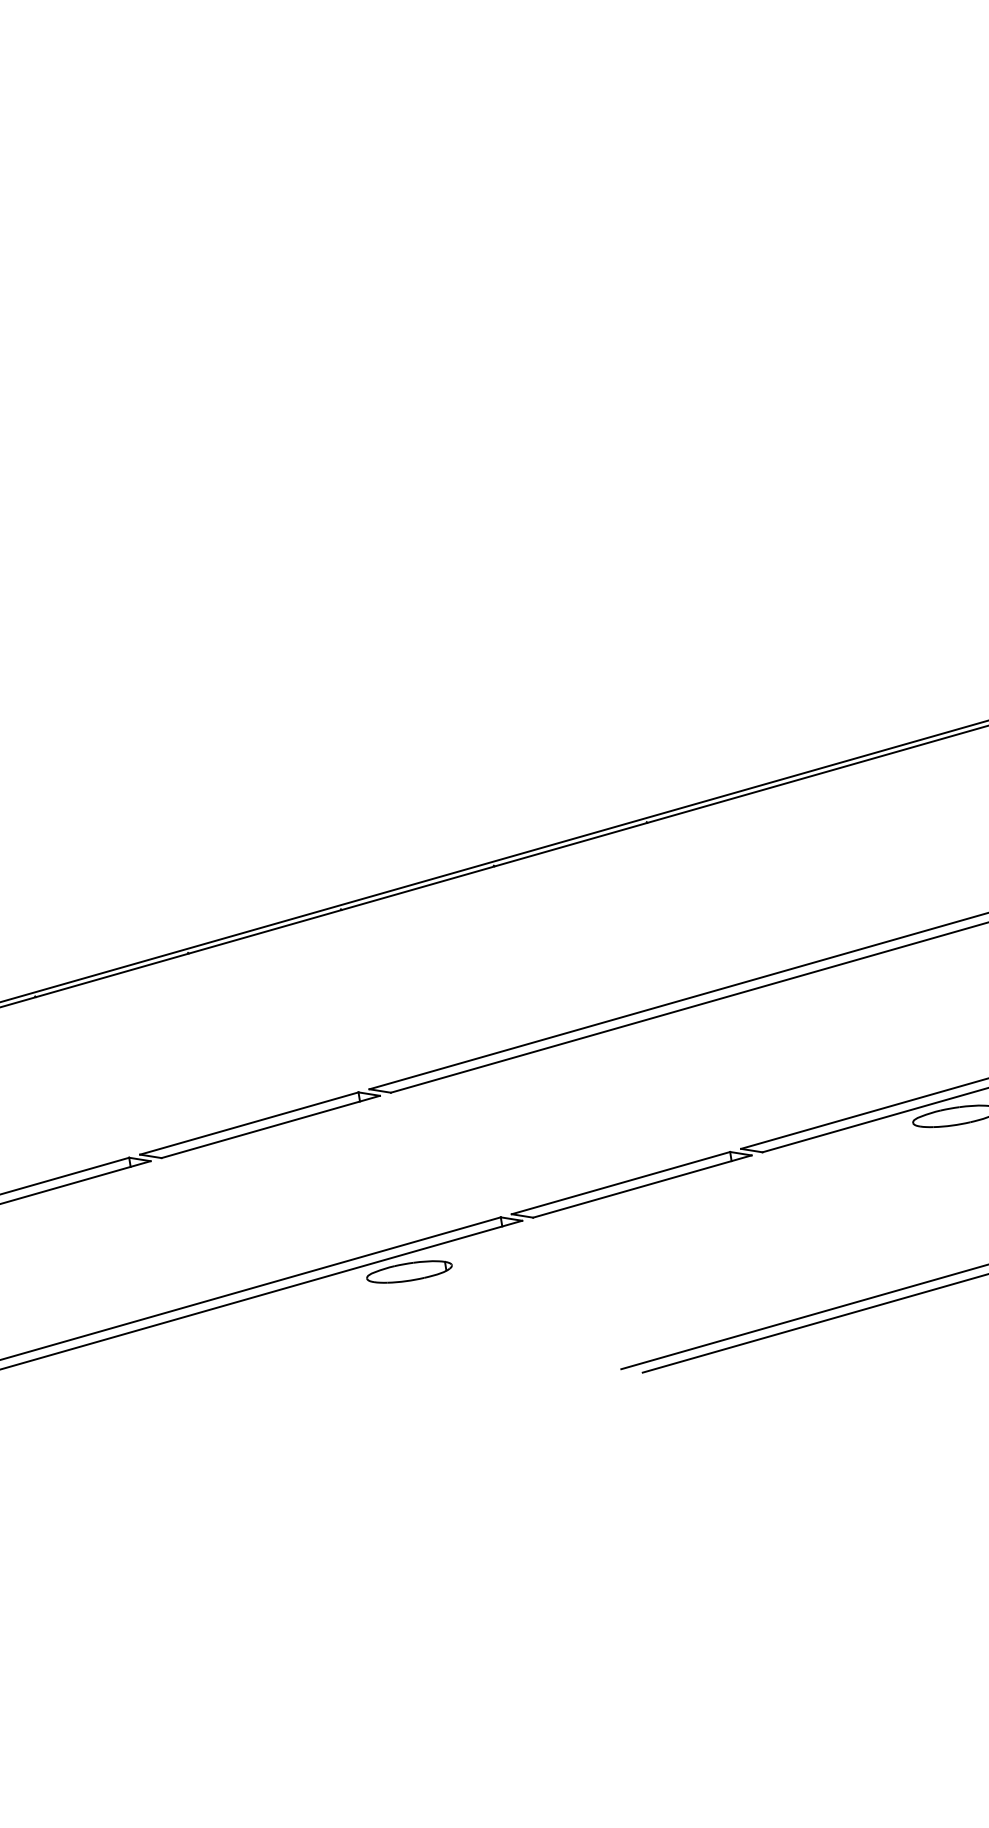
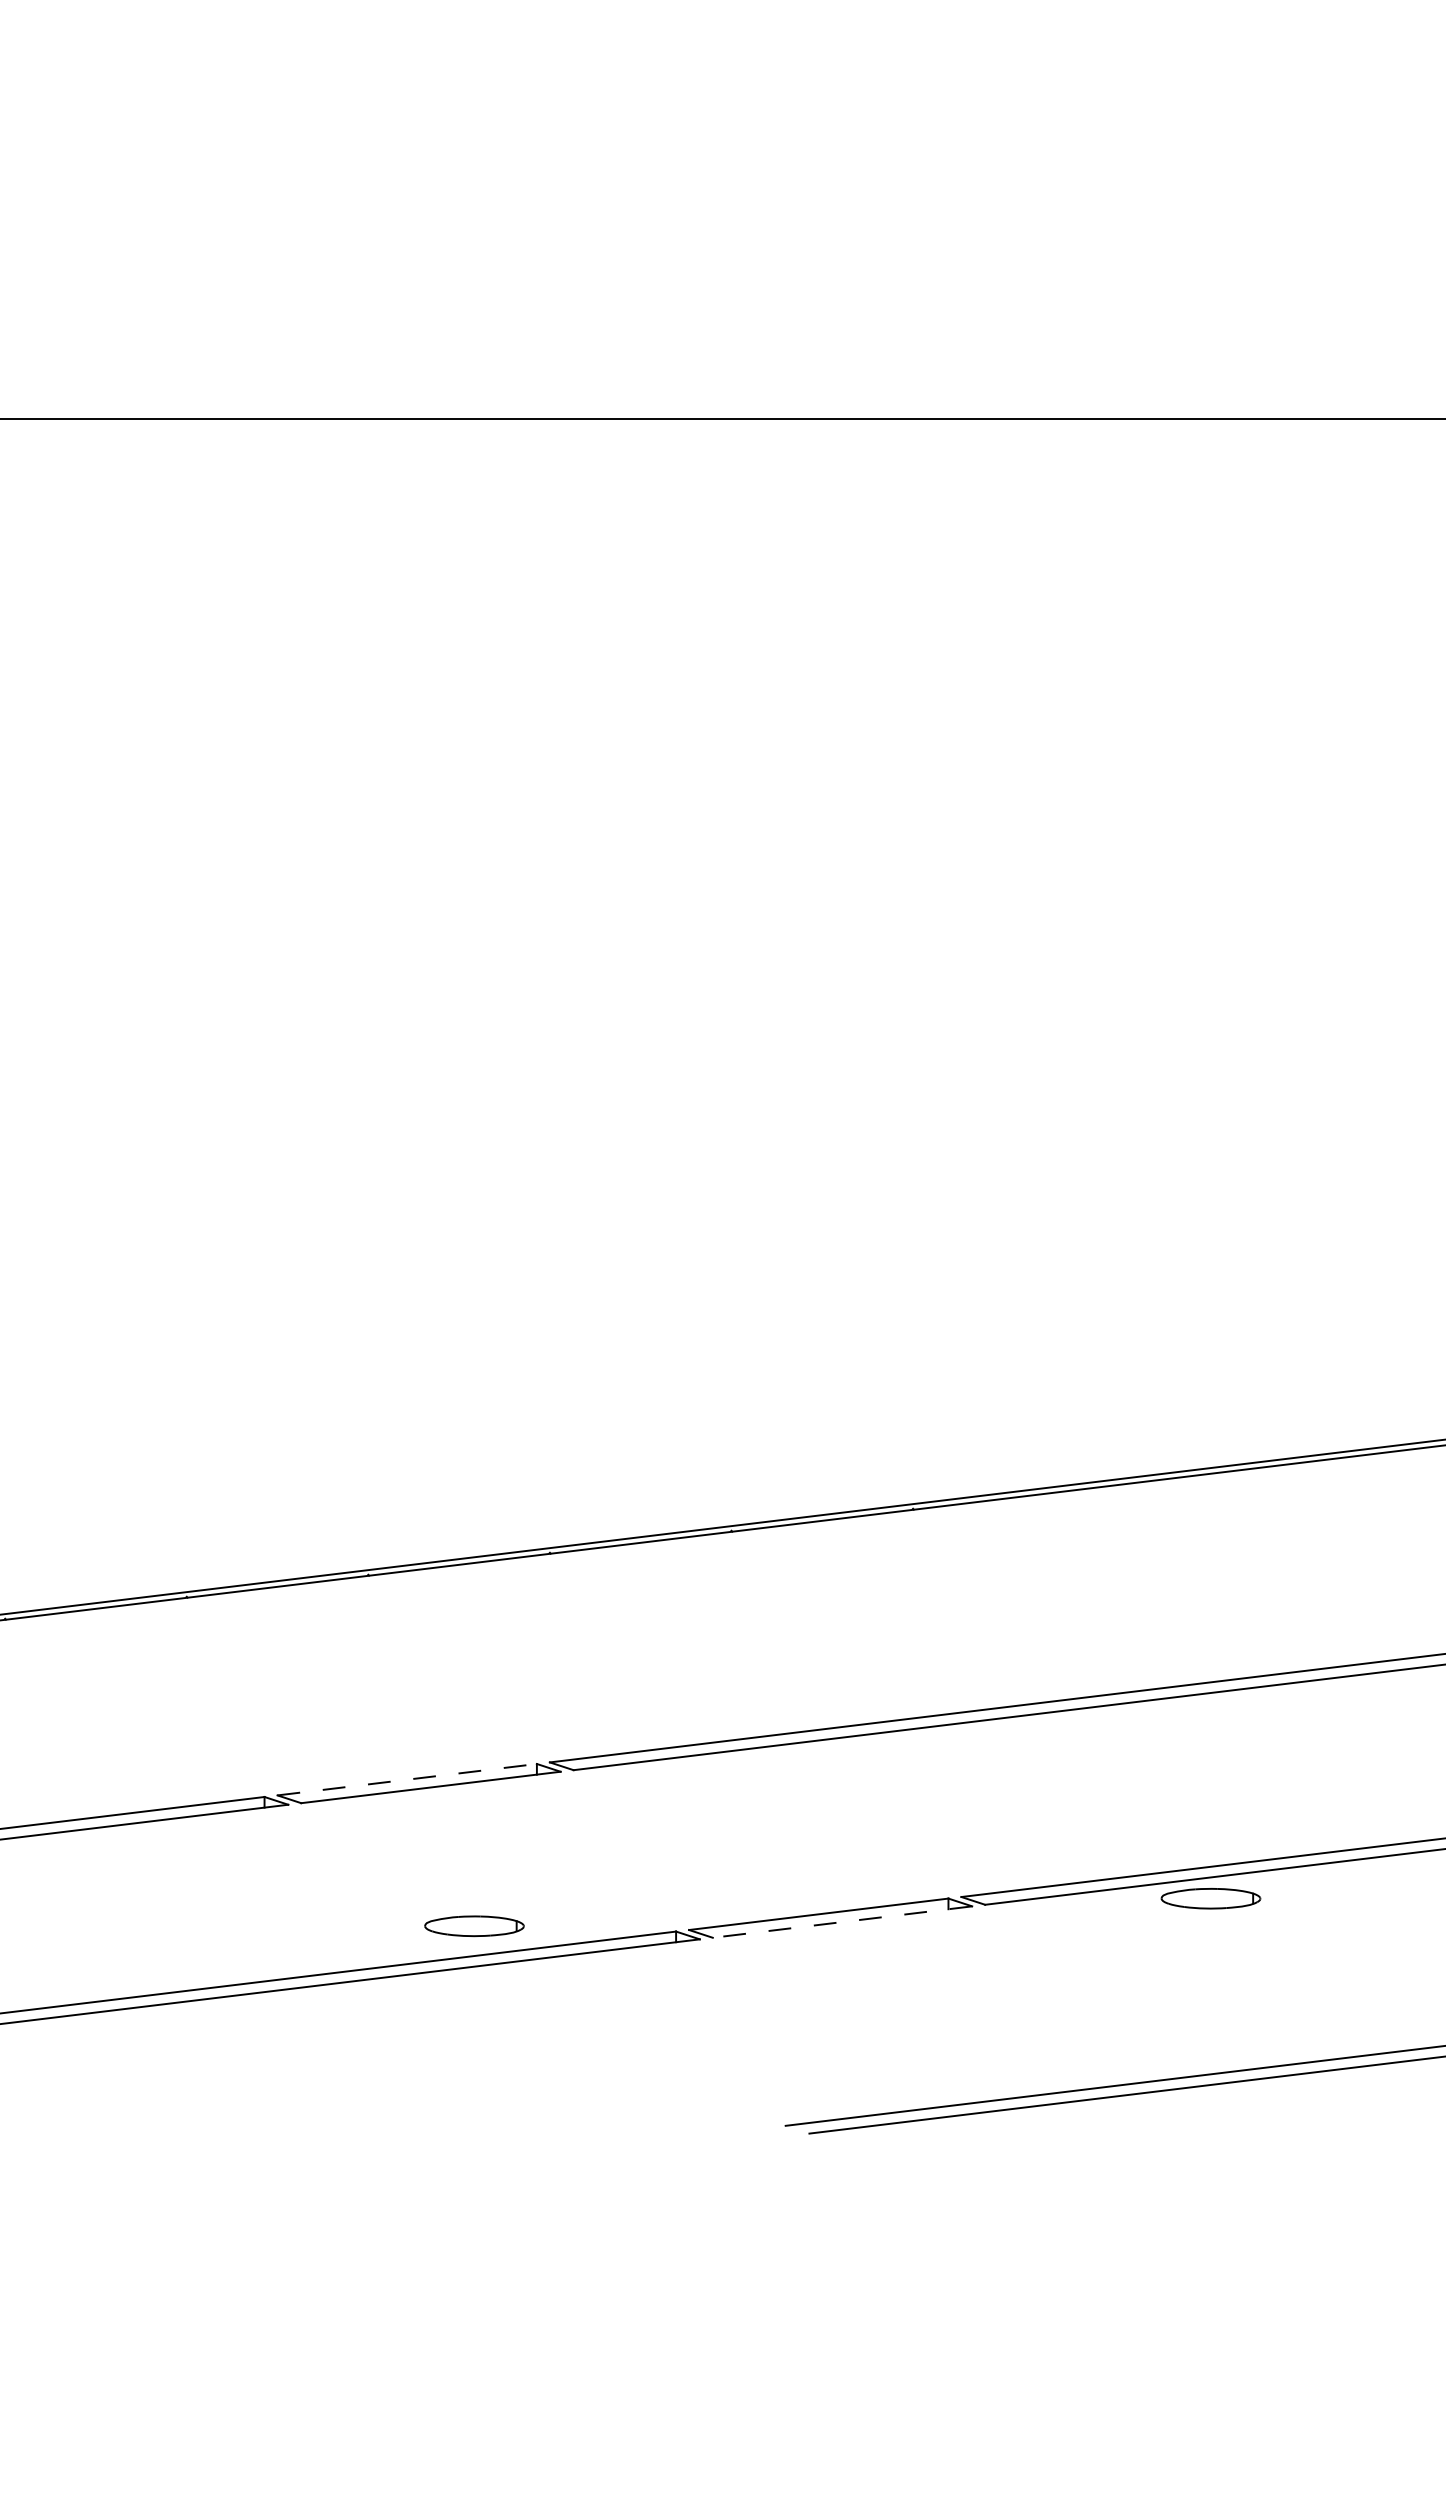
line: (249, 1123) -> (407, 1779), solid -> dashed
line: (642, 1186) -> (842, 1922), solid -> dashed
part: (409, 1272) -> (474, 1926), moved

